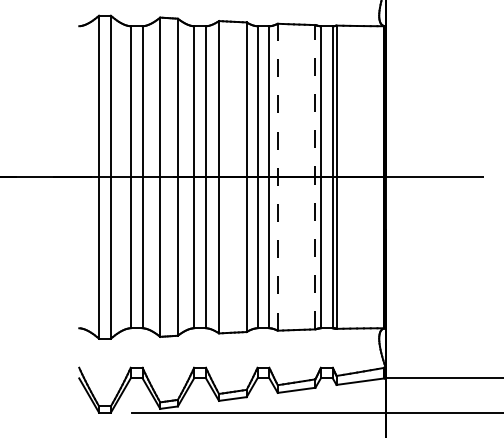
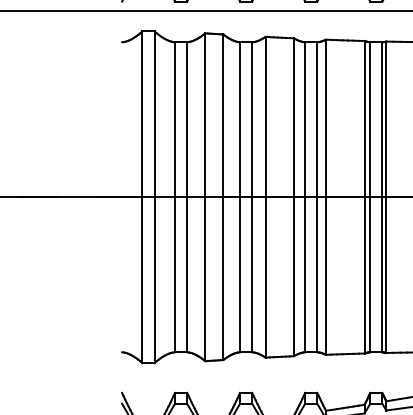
line: (277, 176) -> (325, 196), dashed -> solid
line: (315, 176) -> (364, 196), dashed -> solid

